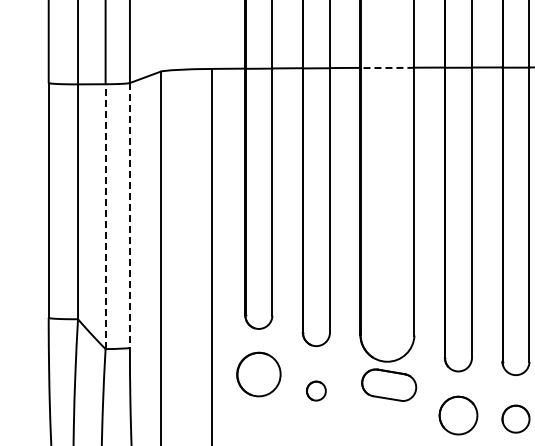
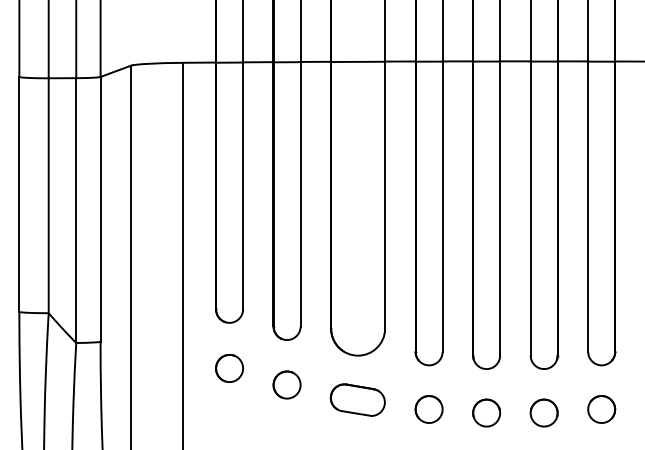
line: (387, 67) -> (358, 61), dashed -> solid
line: (129, 215) -> (100, 209), dashed -> solid
line: (105, 216) -> (76, 210), dashed -> solid
part: (258, 374) -> (229, 368), size x0.62
part: (388, 384) -> (357, 399), moved
part: (315, 390) -> (286, 384), size x1.43
part: (457, 415) -> (428, 409), size x0.71

